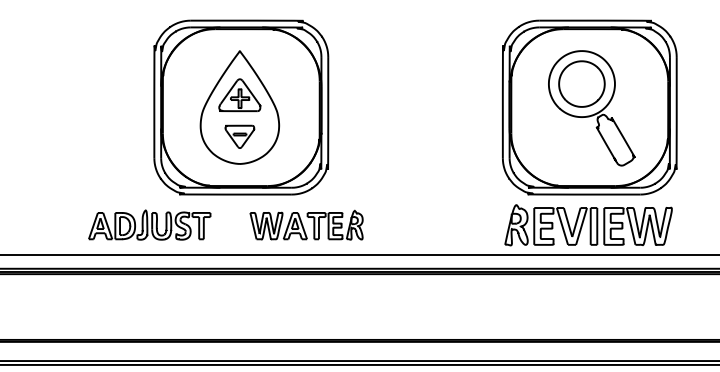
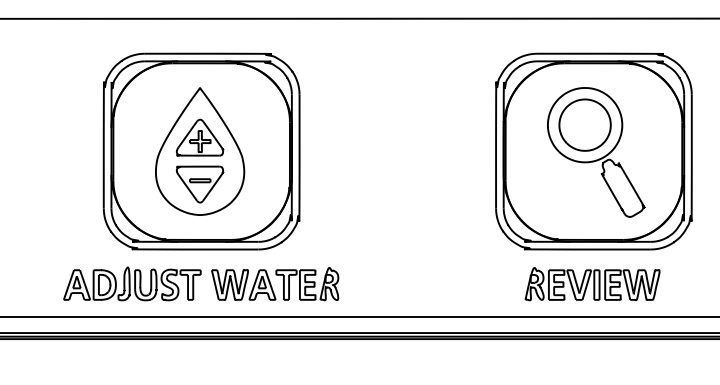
part: (239, 136) -> (199, 184), size x1.43
part: (149, 224) -> (132, 283), moved
part: (588, 225) -> (592, 284), size x0.71

